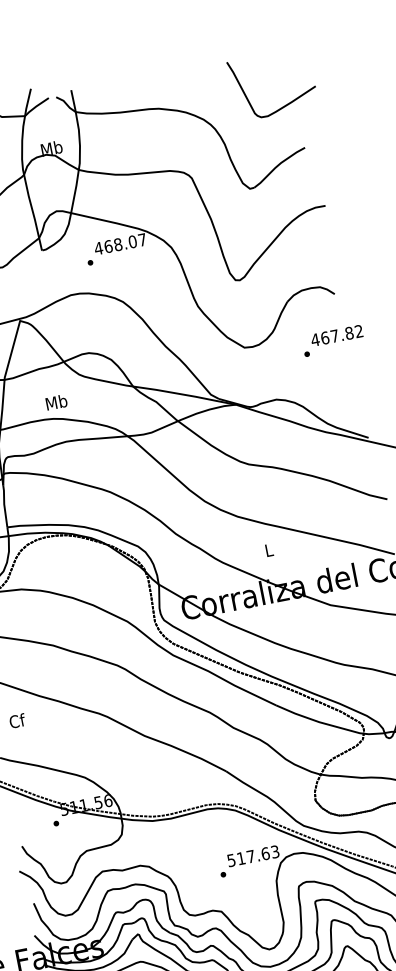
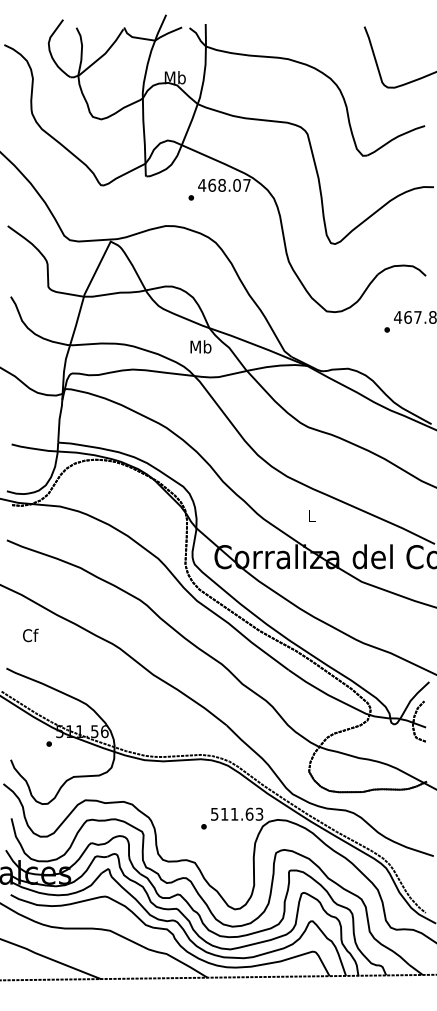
text: (56, 402) -> (200, 346), moved
text: (250, 856) -> (234, 814), 517.63 -> 511.63

